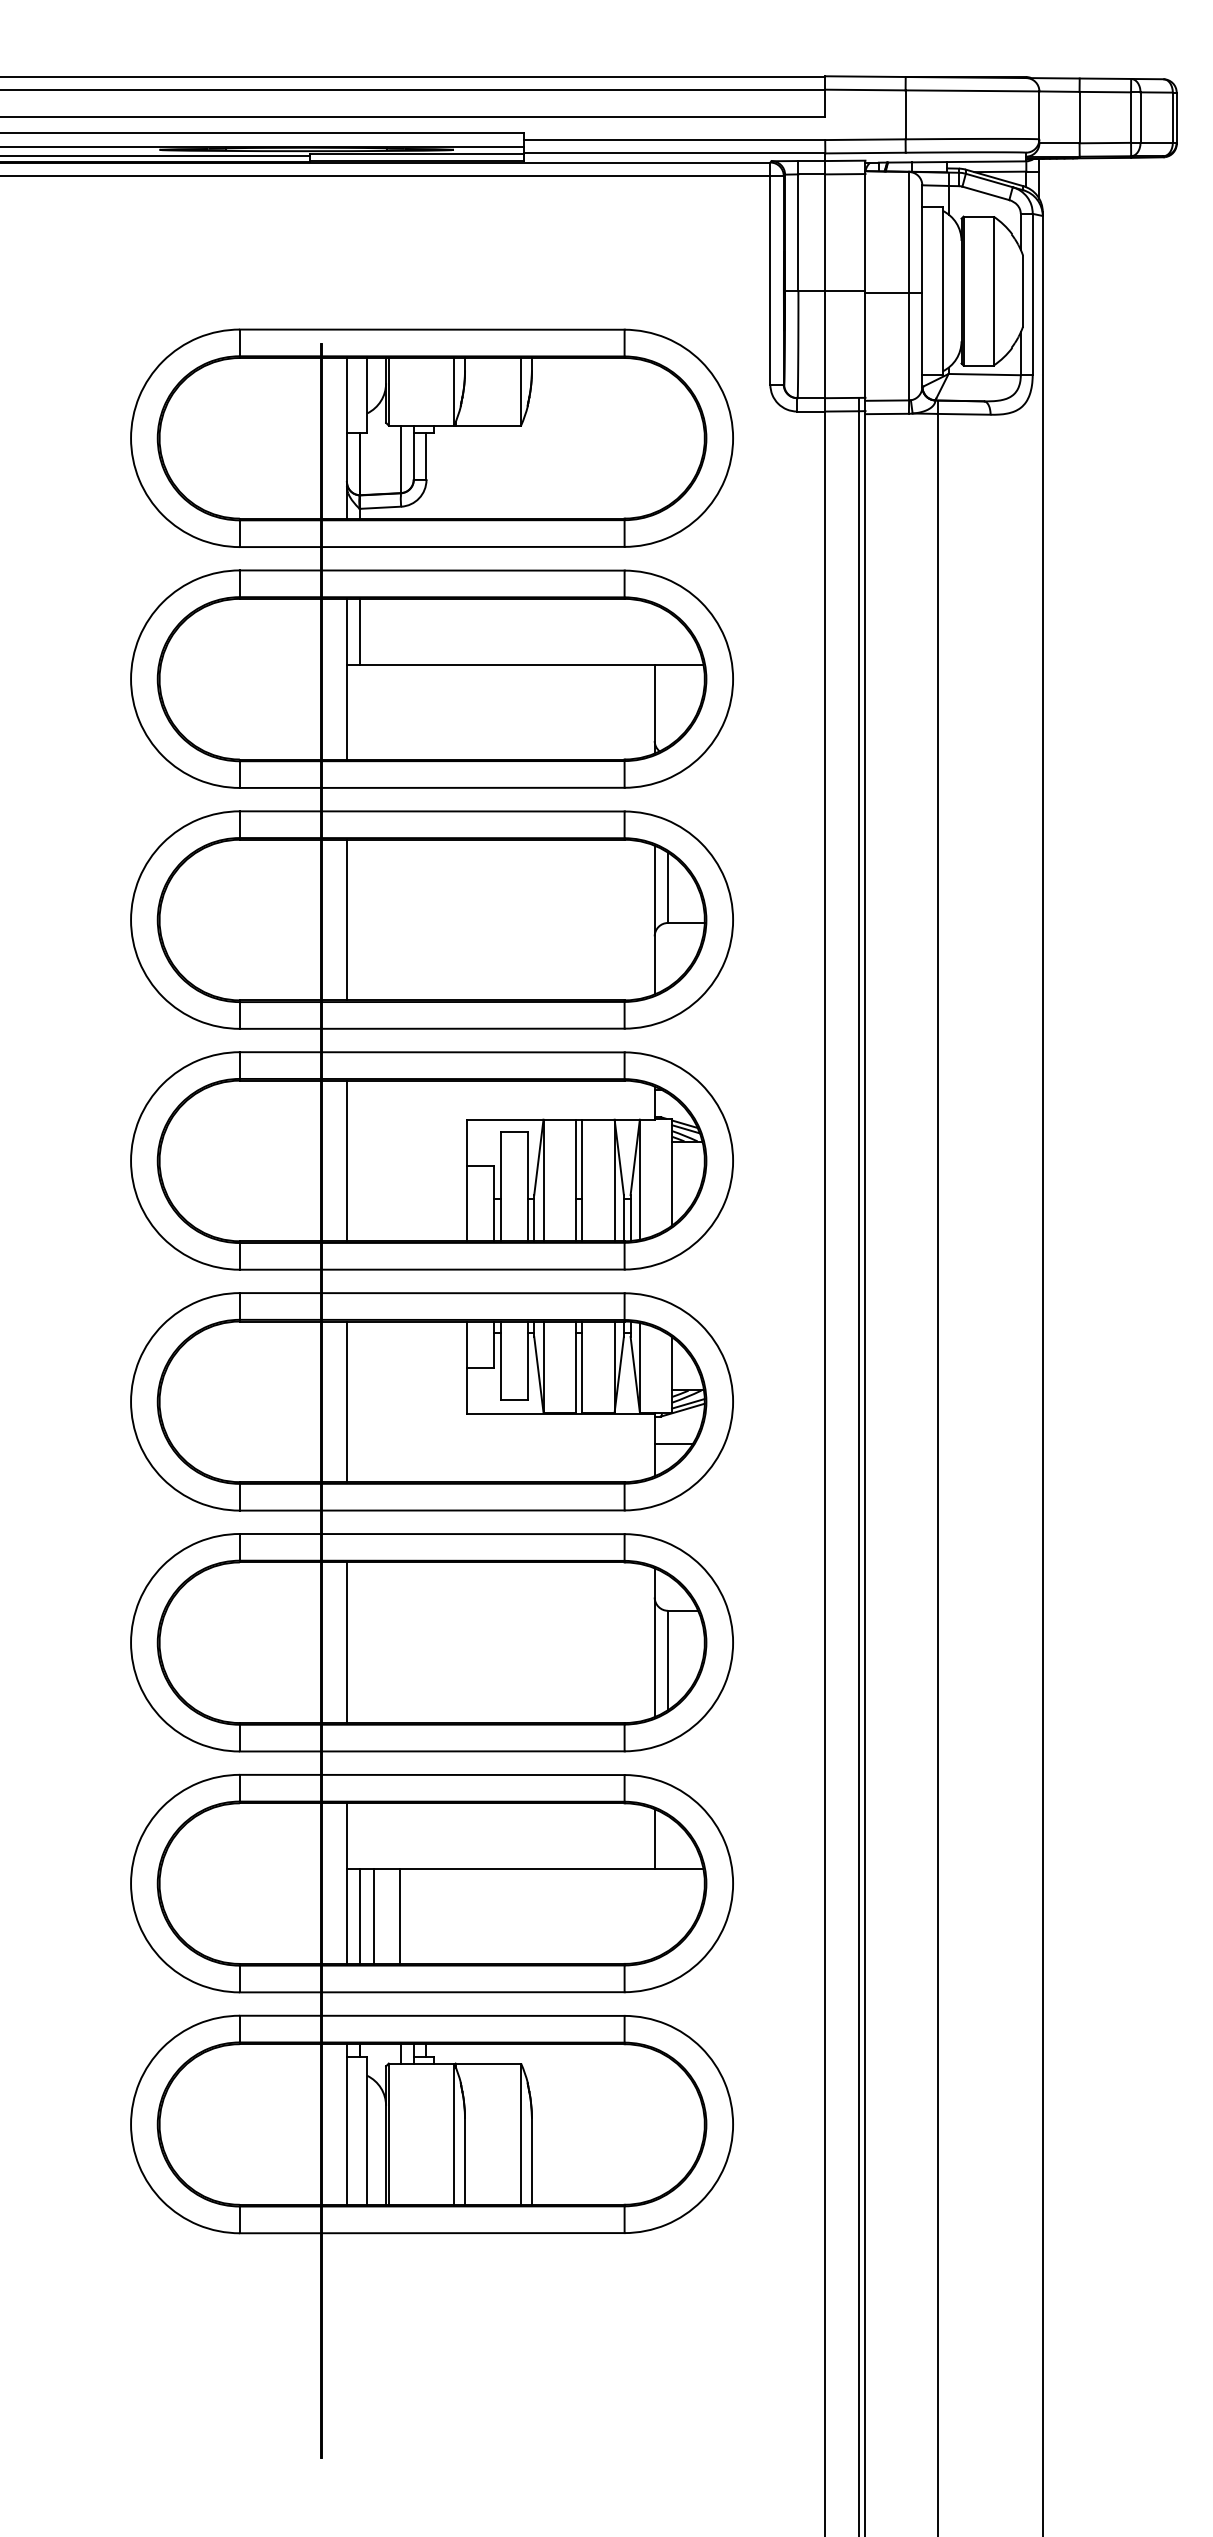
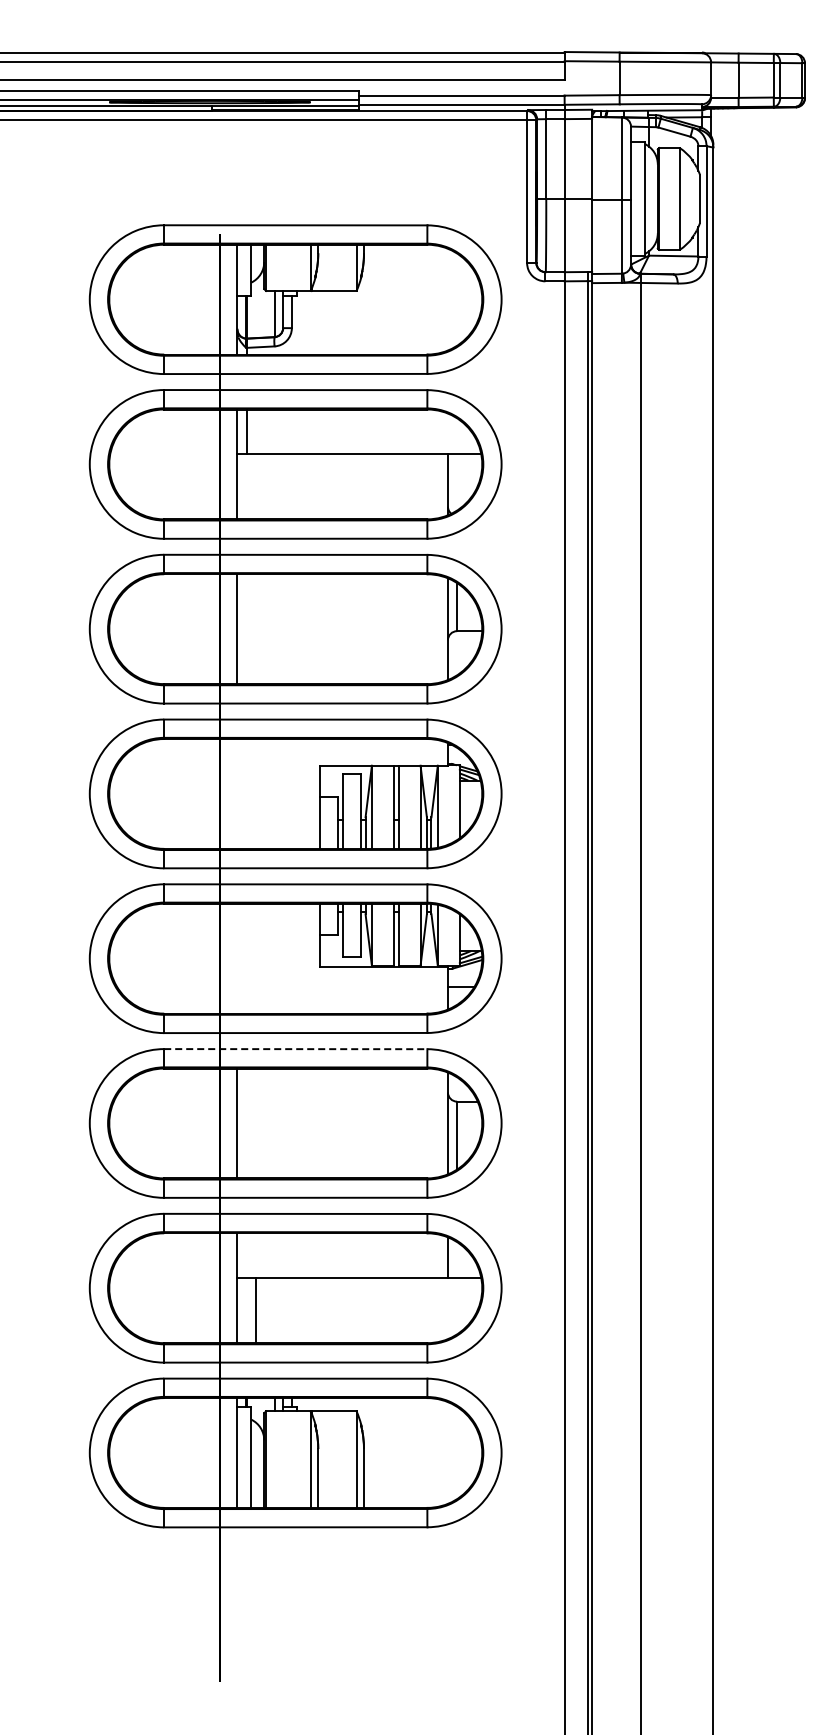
line: (346, 1160) -> (237, 793), removed
line: (346, 1401) -> (237, 958), removed
line: (431, 1534) -> (295, 1049), solid -> dashed
line: (360, 1916) -> (246, 1310), removed
line: (401, 1916) -> (274, 1310), removed

